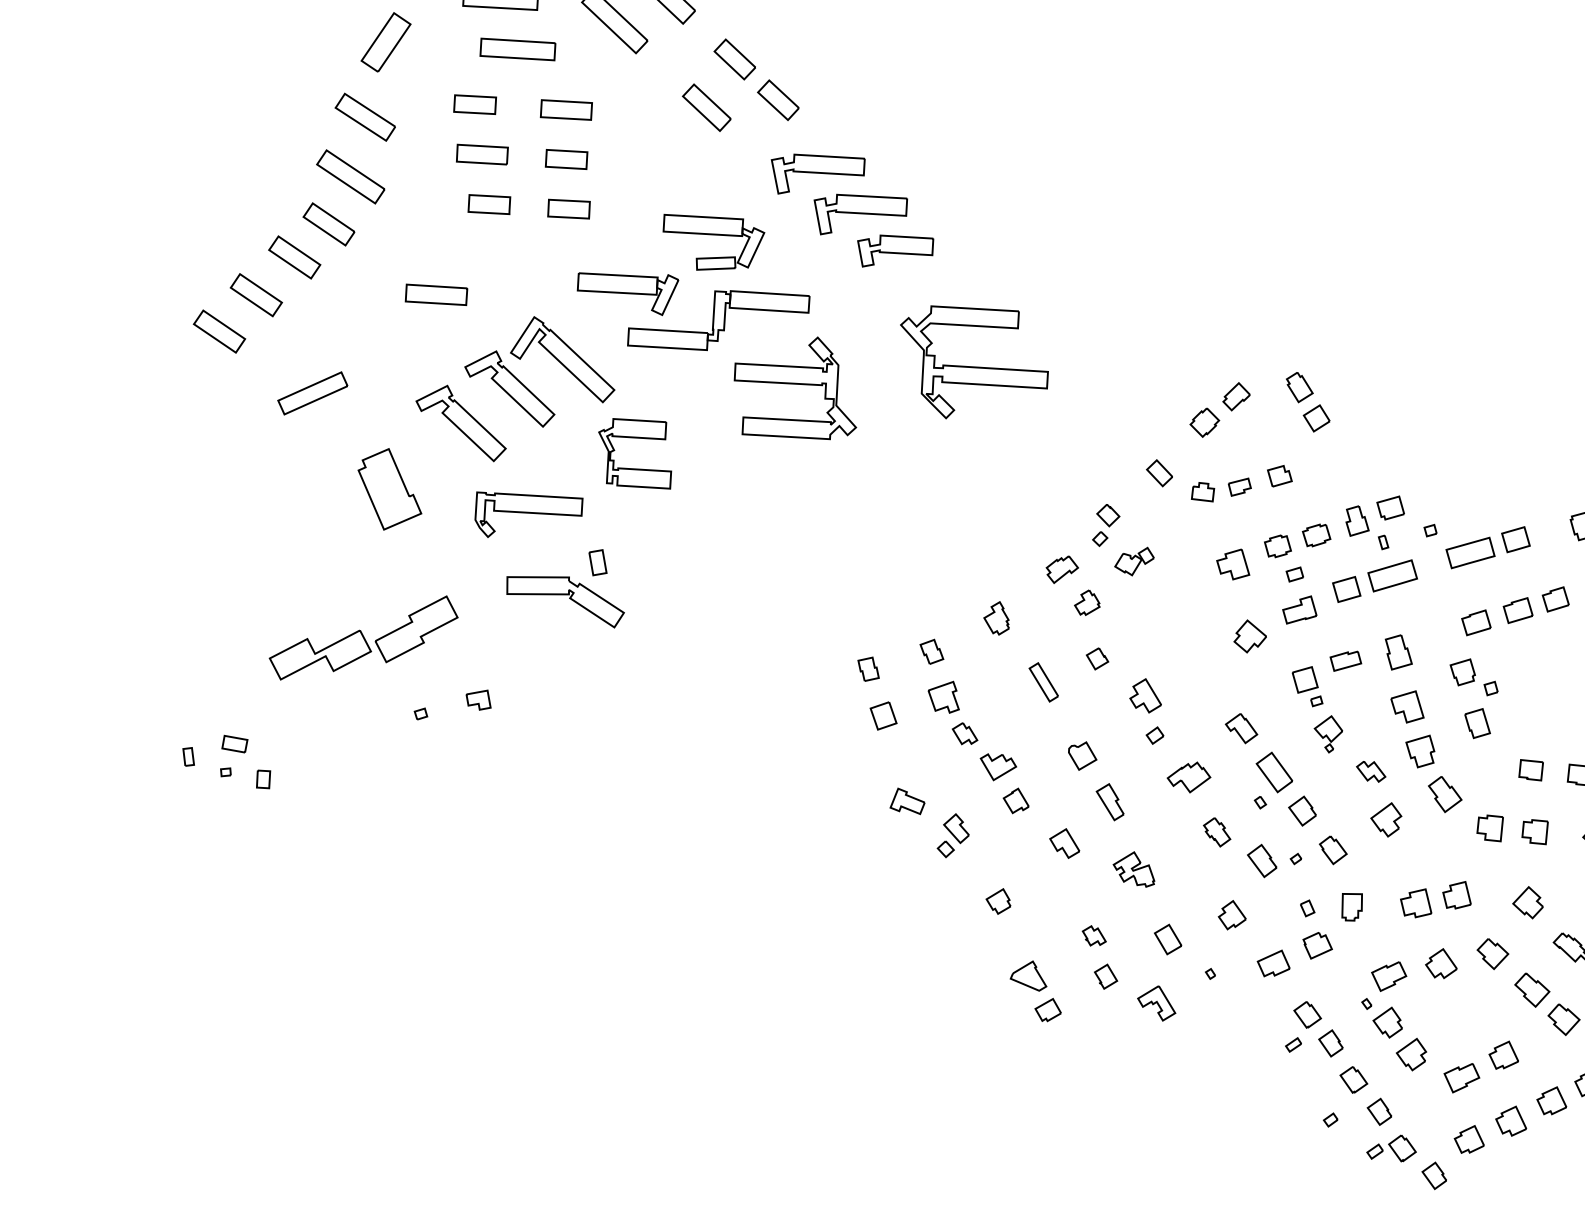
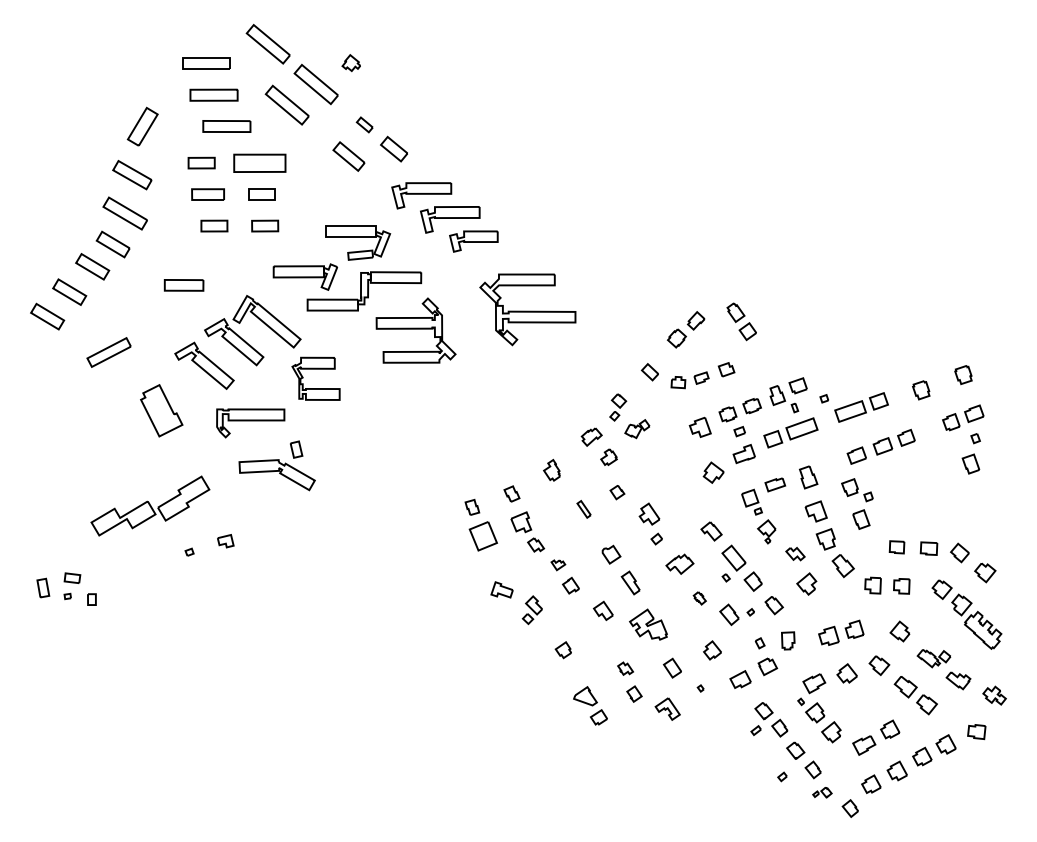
part: (734, 58) -> (364, 124), size x0.6
part: (565, 108) -> (259, 162), size x1.6
part: (1042, 682) -> (583, 509), size x0.7
part: (883, 715) -> (483, 536), size x1.6
part: (188, 756) -> (43, 587), size x1.6
part: (998, 768) -> (558, 565), size x0.6
part: (1216, 832) -> (699, 598), size x0.7
part: (1134, 868) -> (648, 624), size x1.4
part: (1392, 1148) -> (822, 792), size x0.6

